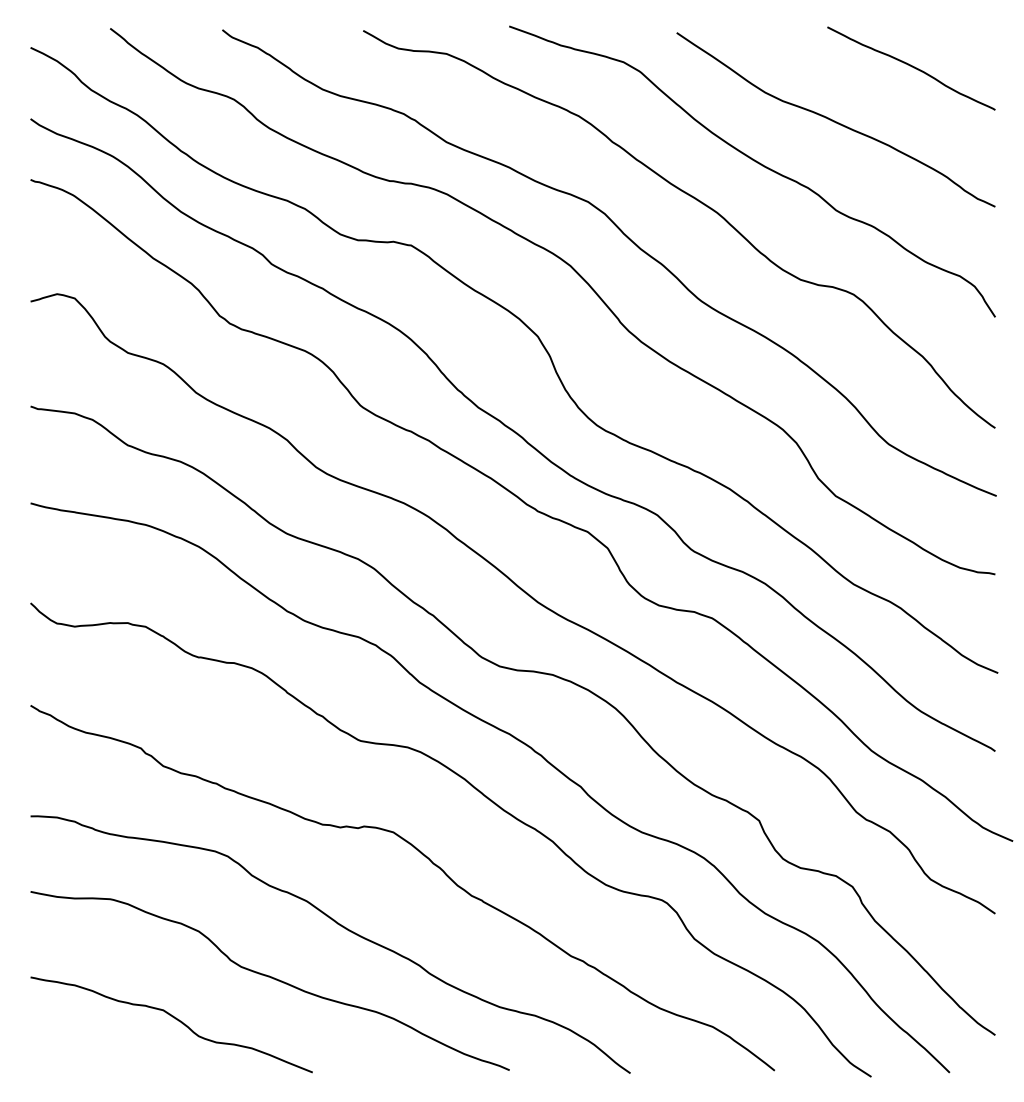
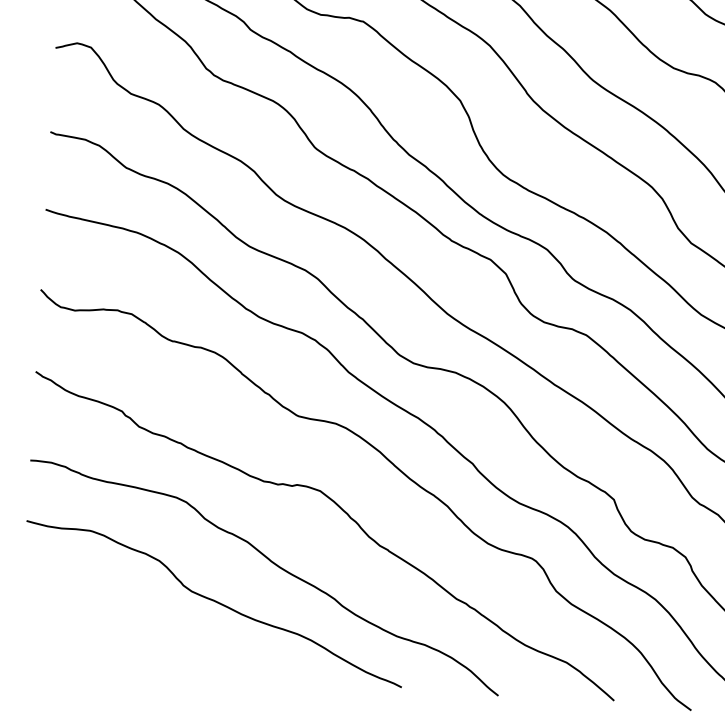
curve: (175, 1019) -> (136, 630), removed

